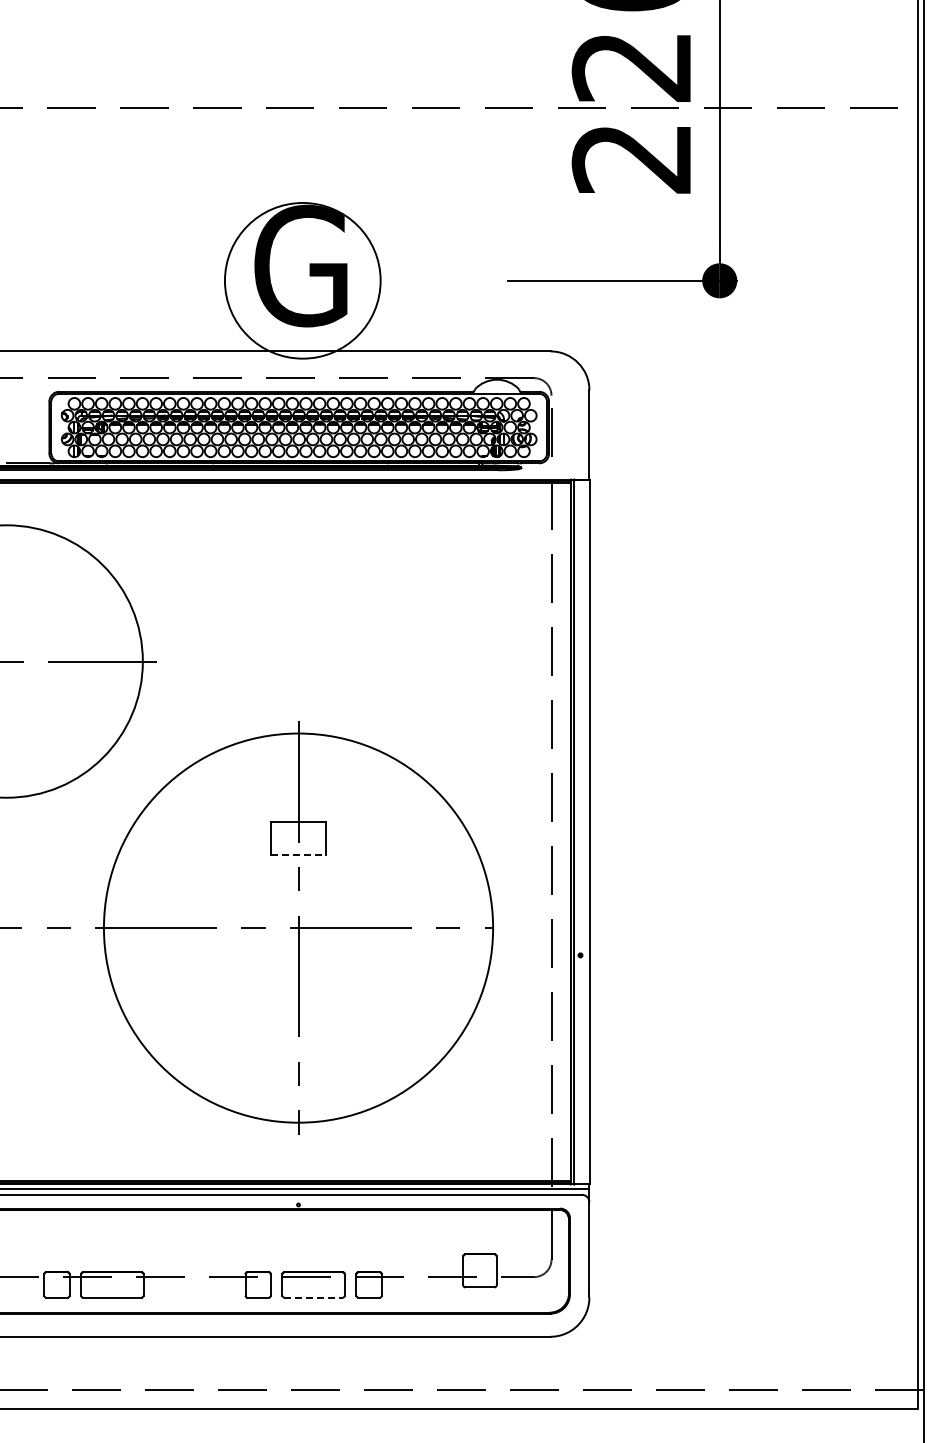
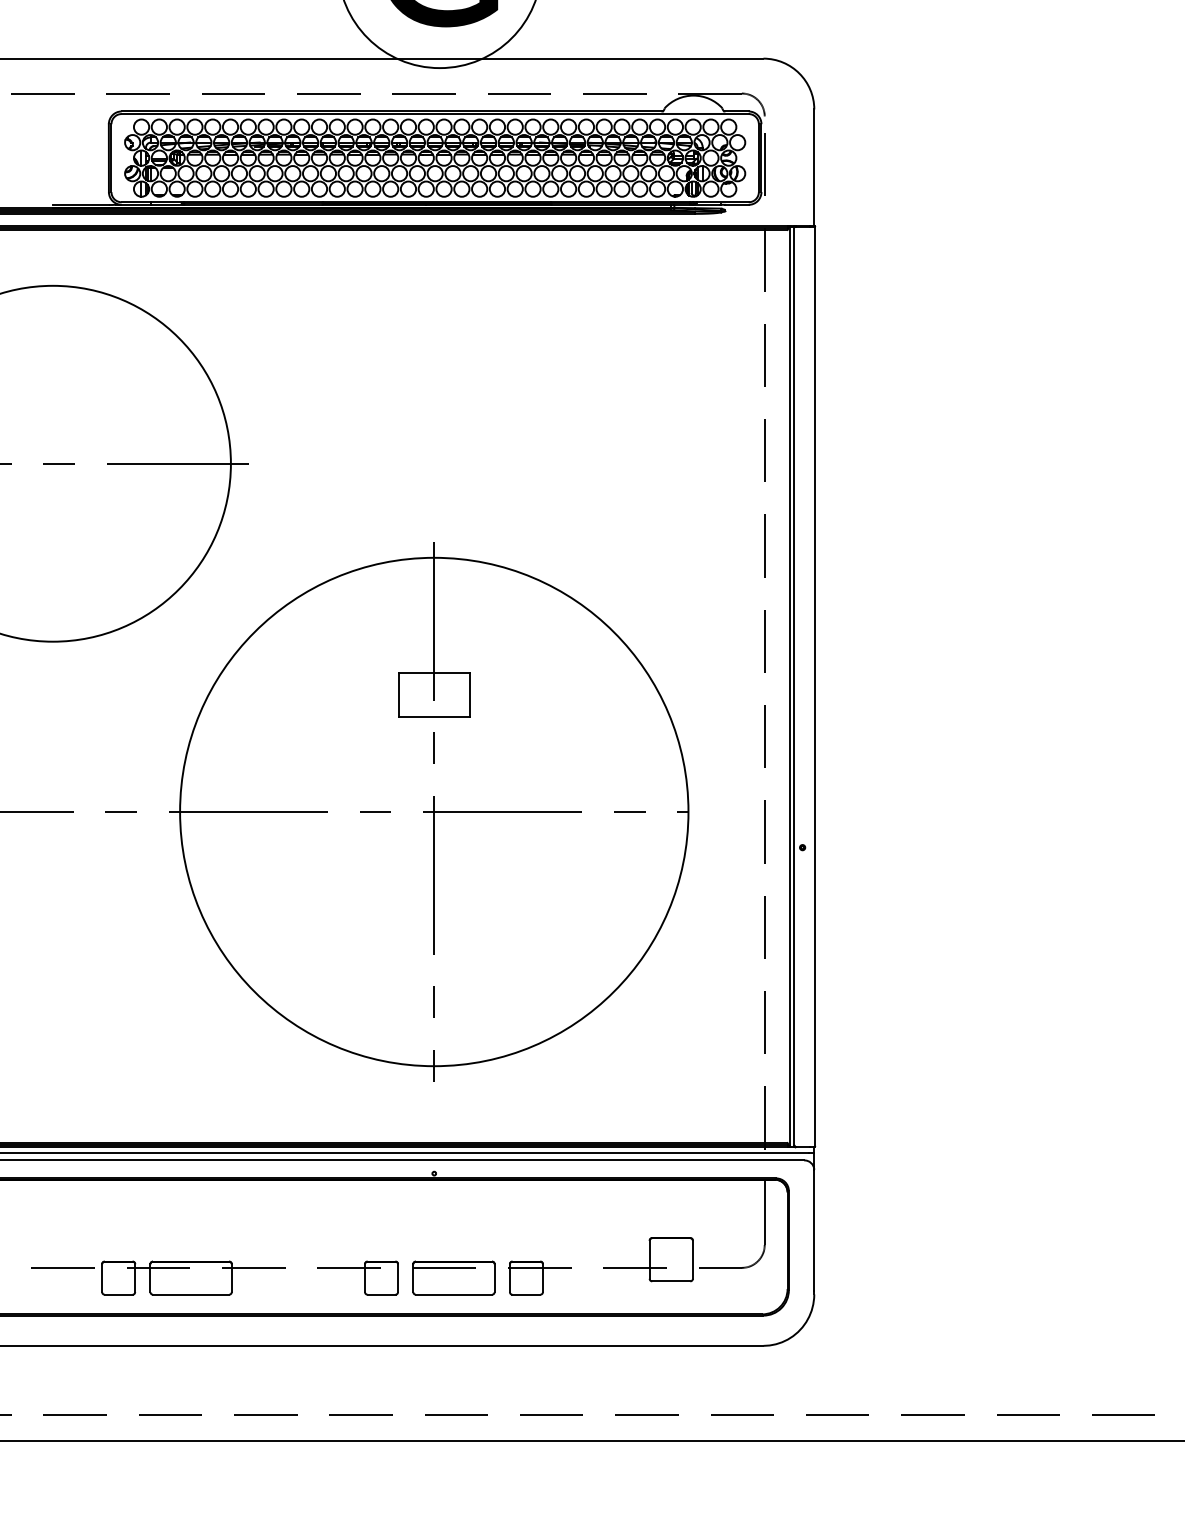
line: (299, 855) -> (435, 717), dashed -> solid
line: (314, 1297) -> (455, 1294), dashed -> solid

